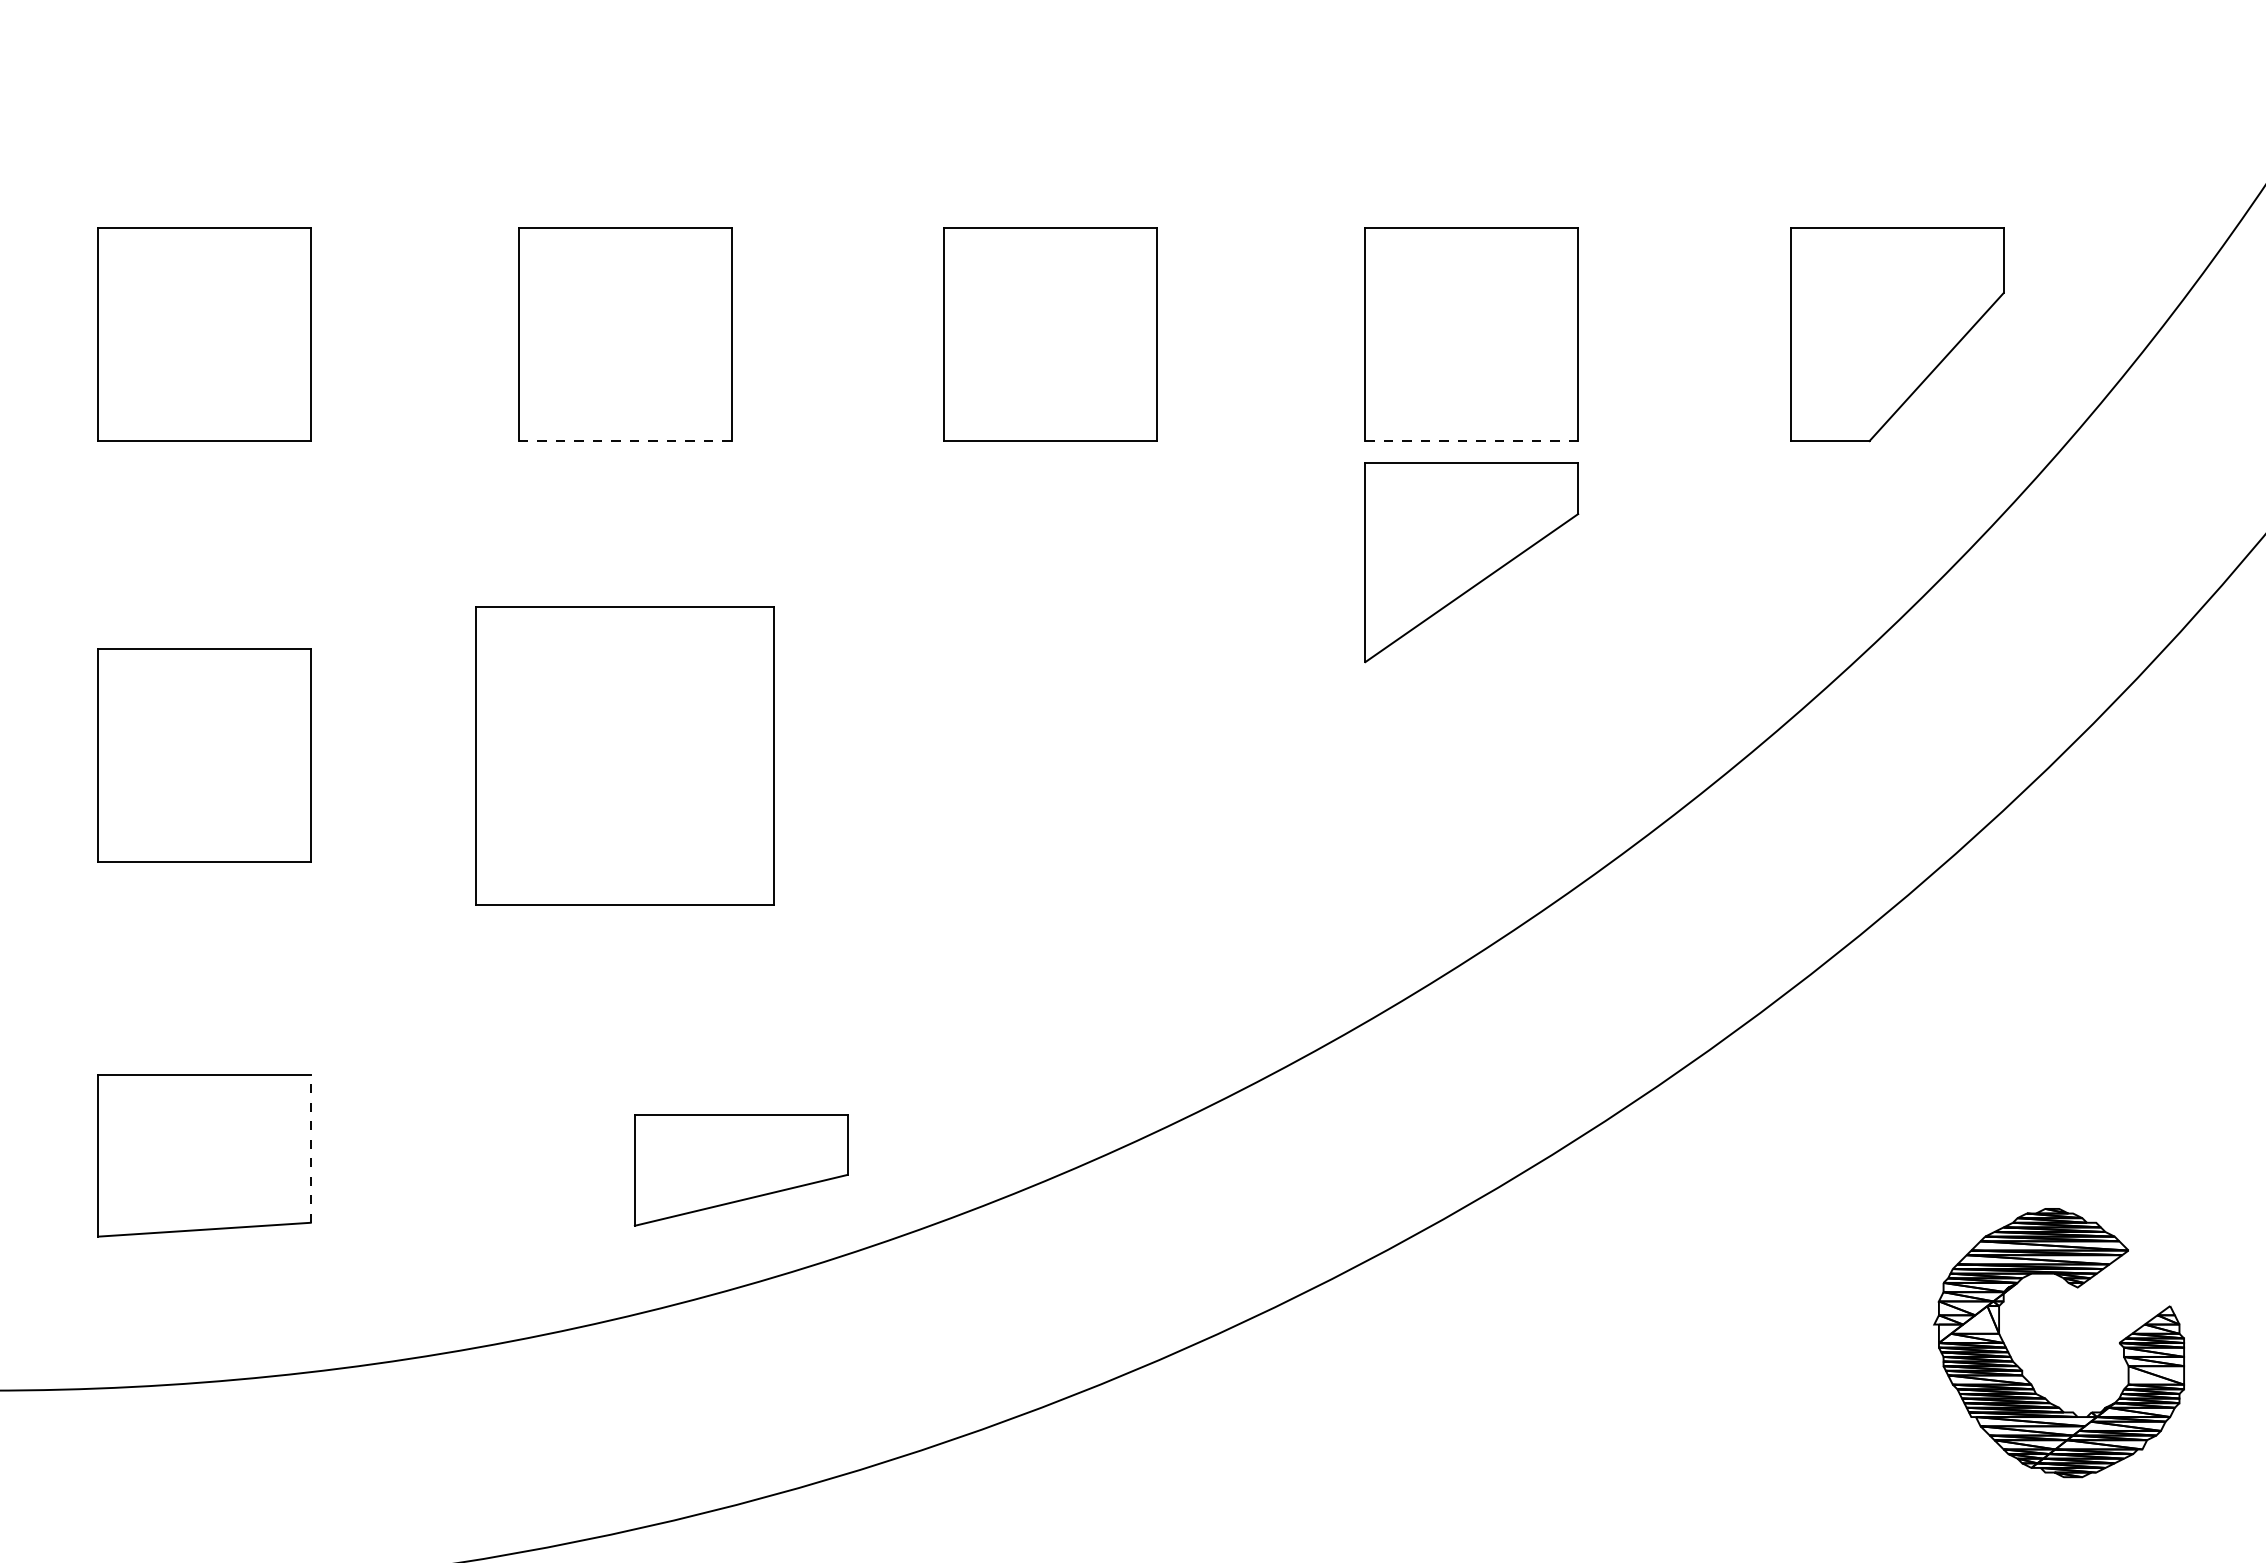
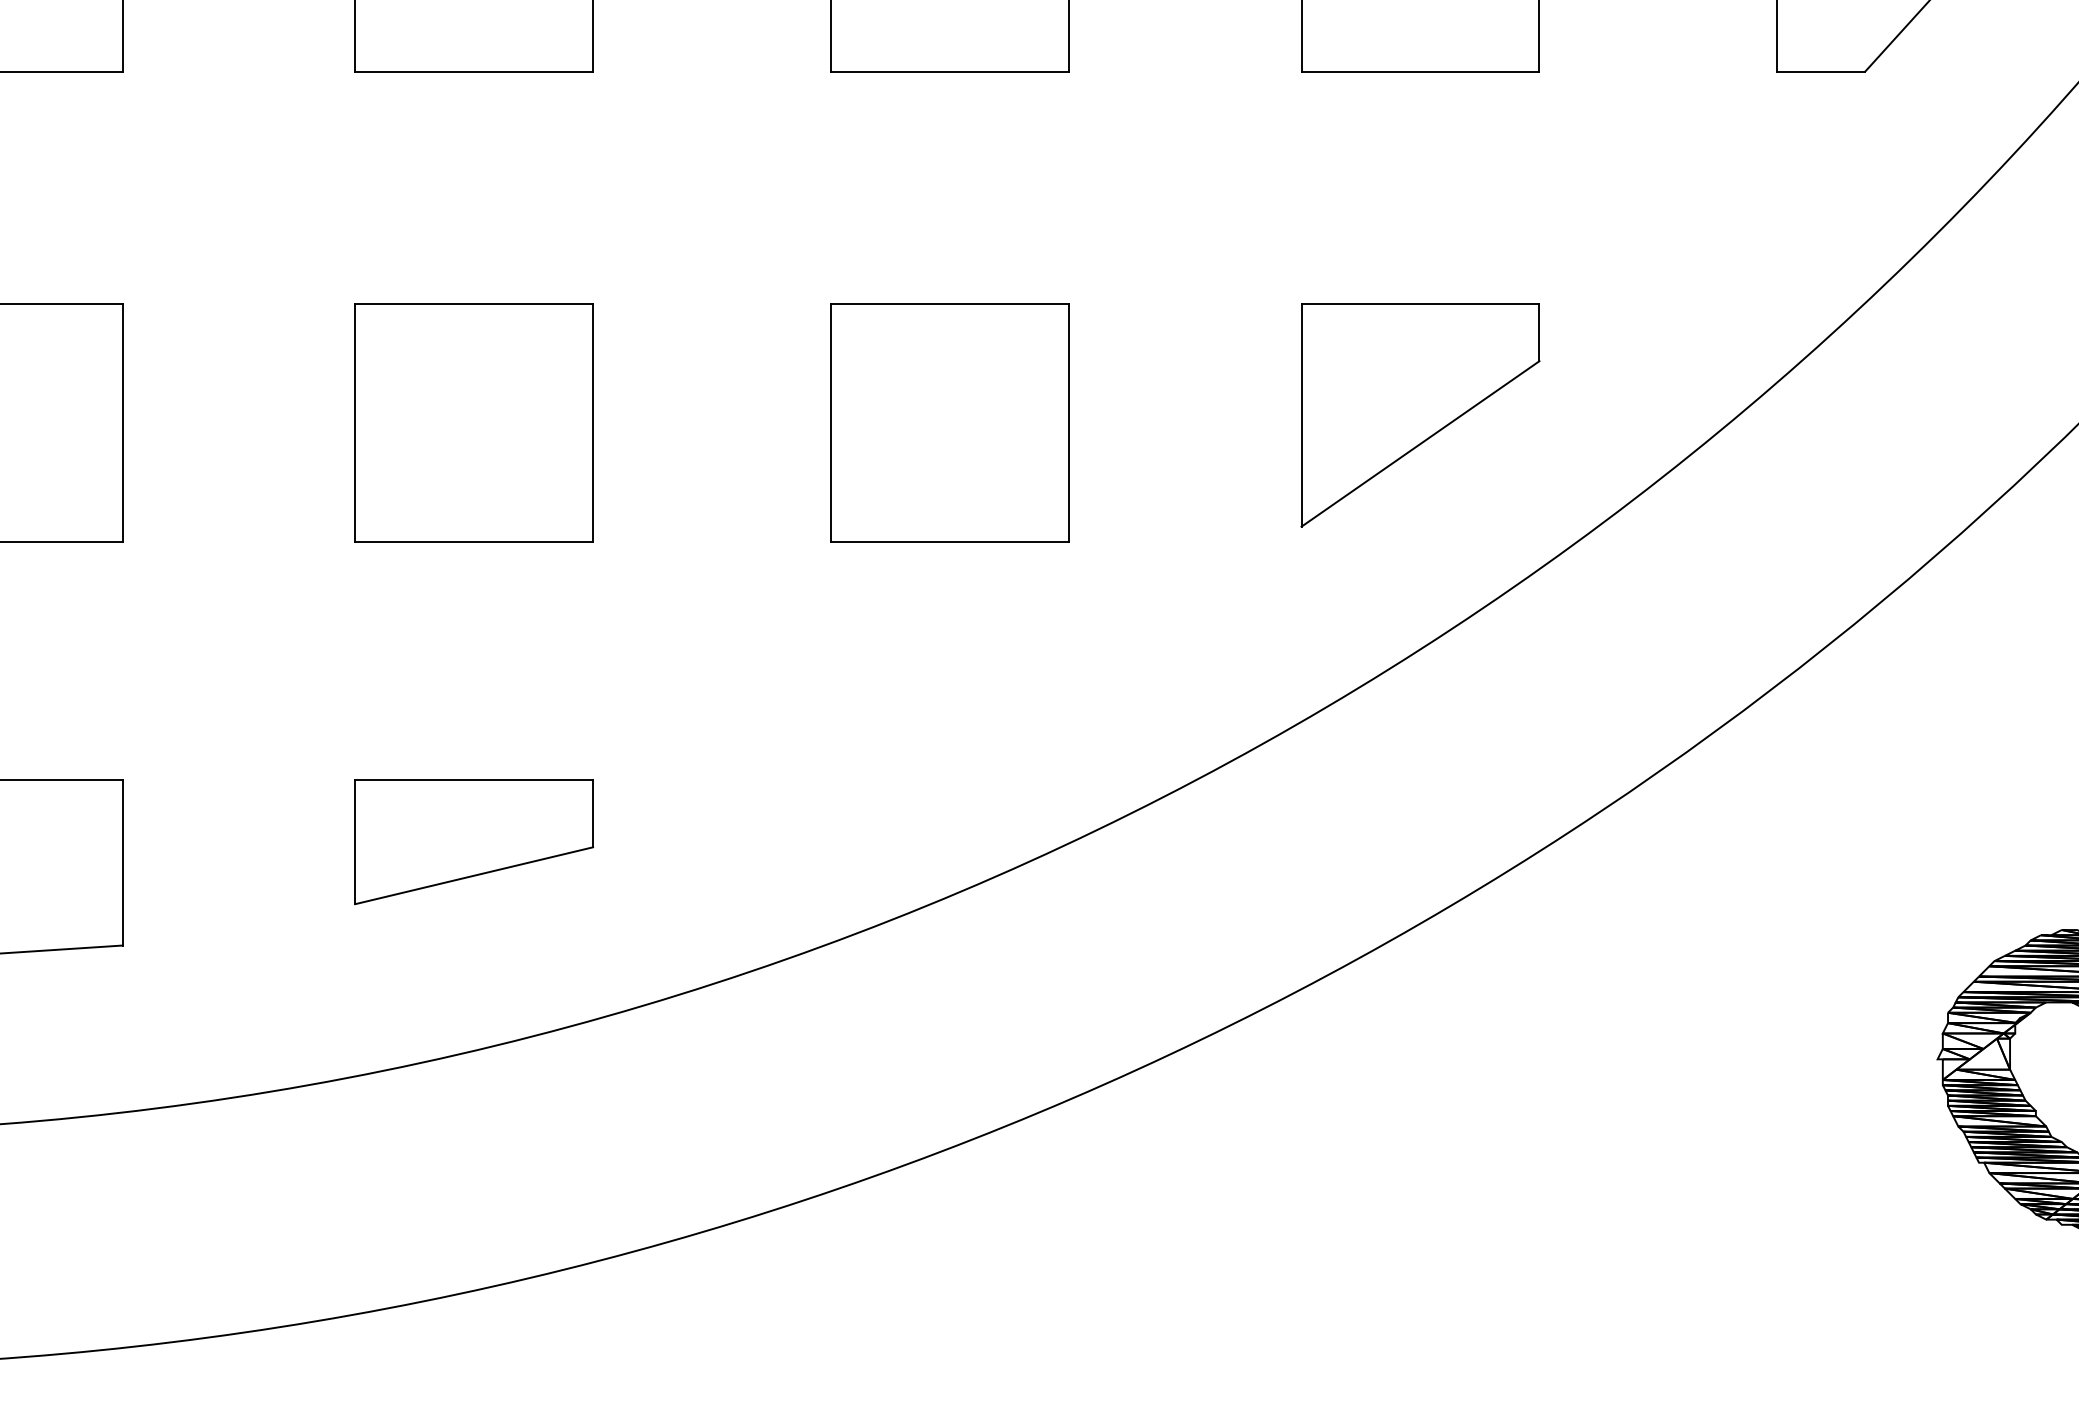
line: (625, 441) -> (474, 72), dashed -> solid
line: (1471, 441) -> (1420, 72), dashed -> solid
part: (1471, 562) -> (1420, 415), moved
part: (625, 755) -> (474, 423), size x0.71
part: (1050, 755) -> (949, 423), added
line: (310, 1148) -> (122, 862), dashed -> solid
part: (740, 1170) -> (473, 842), moved

